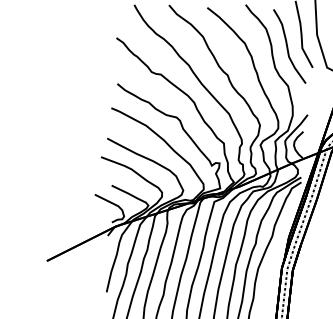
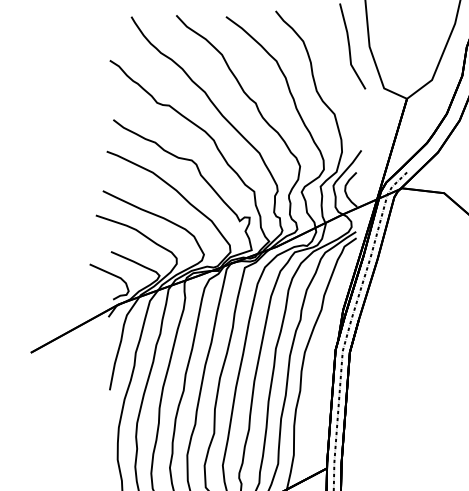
curve: (288, 46) -> (332, 62), removed

